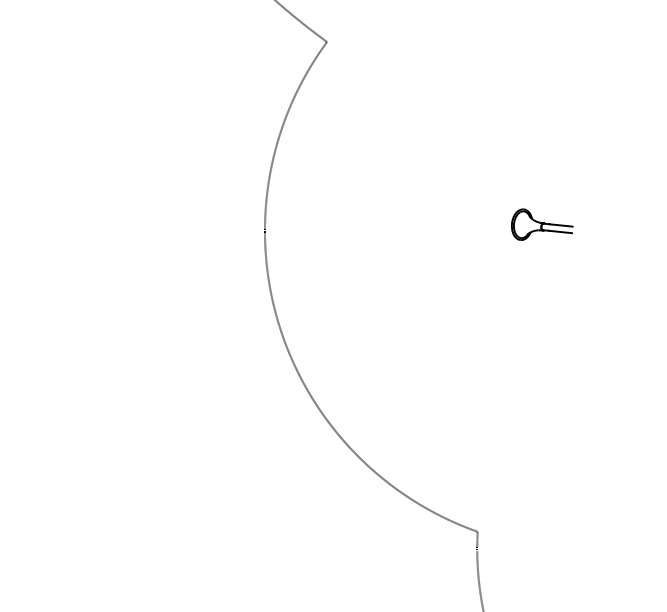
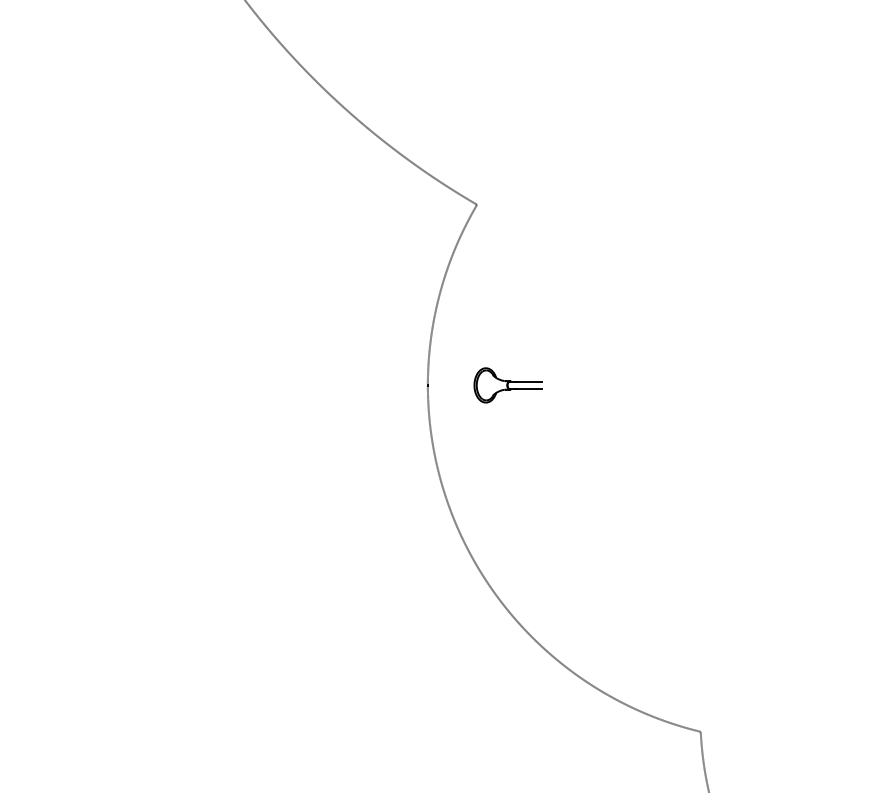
part: (541, 226) -> (507, 385), moved

